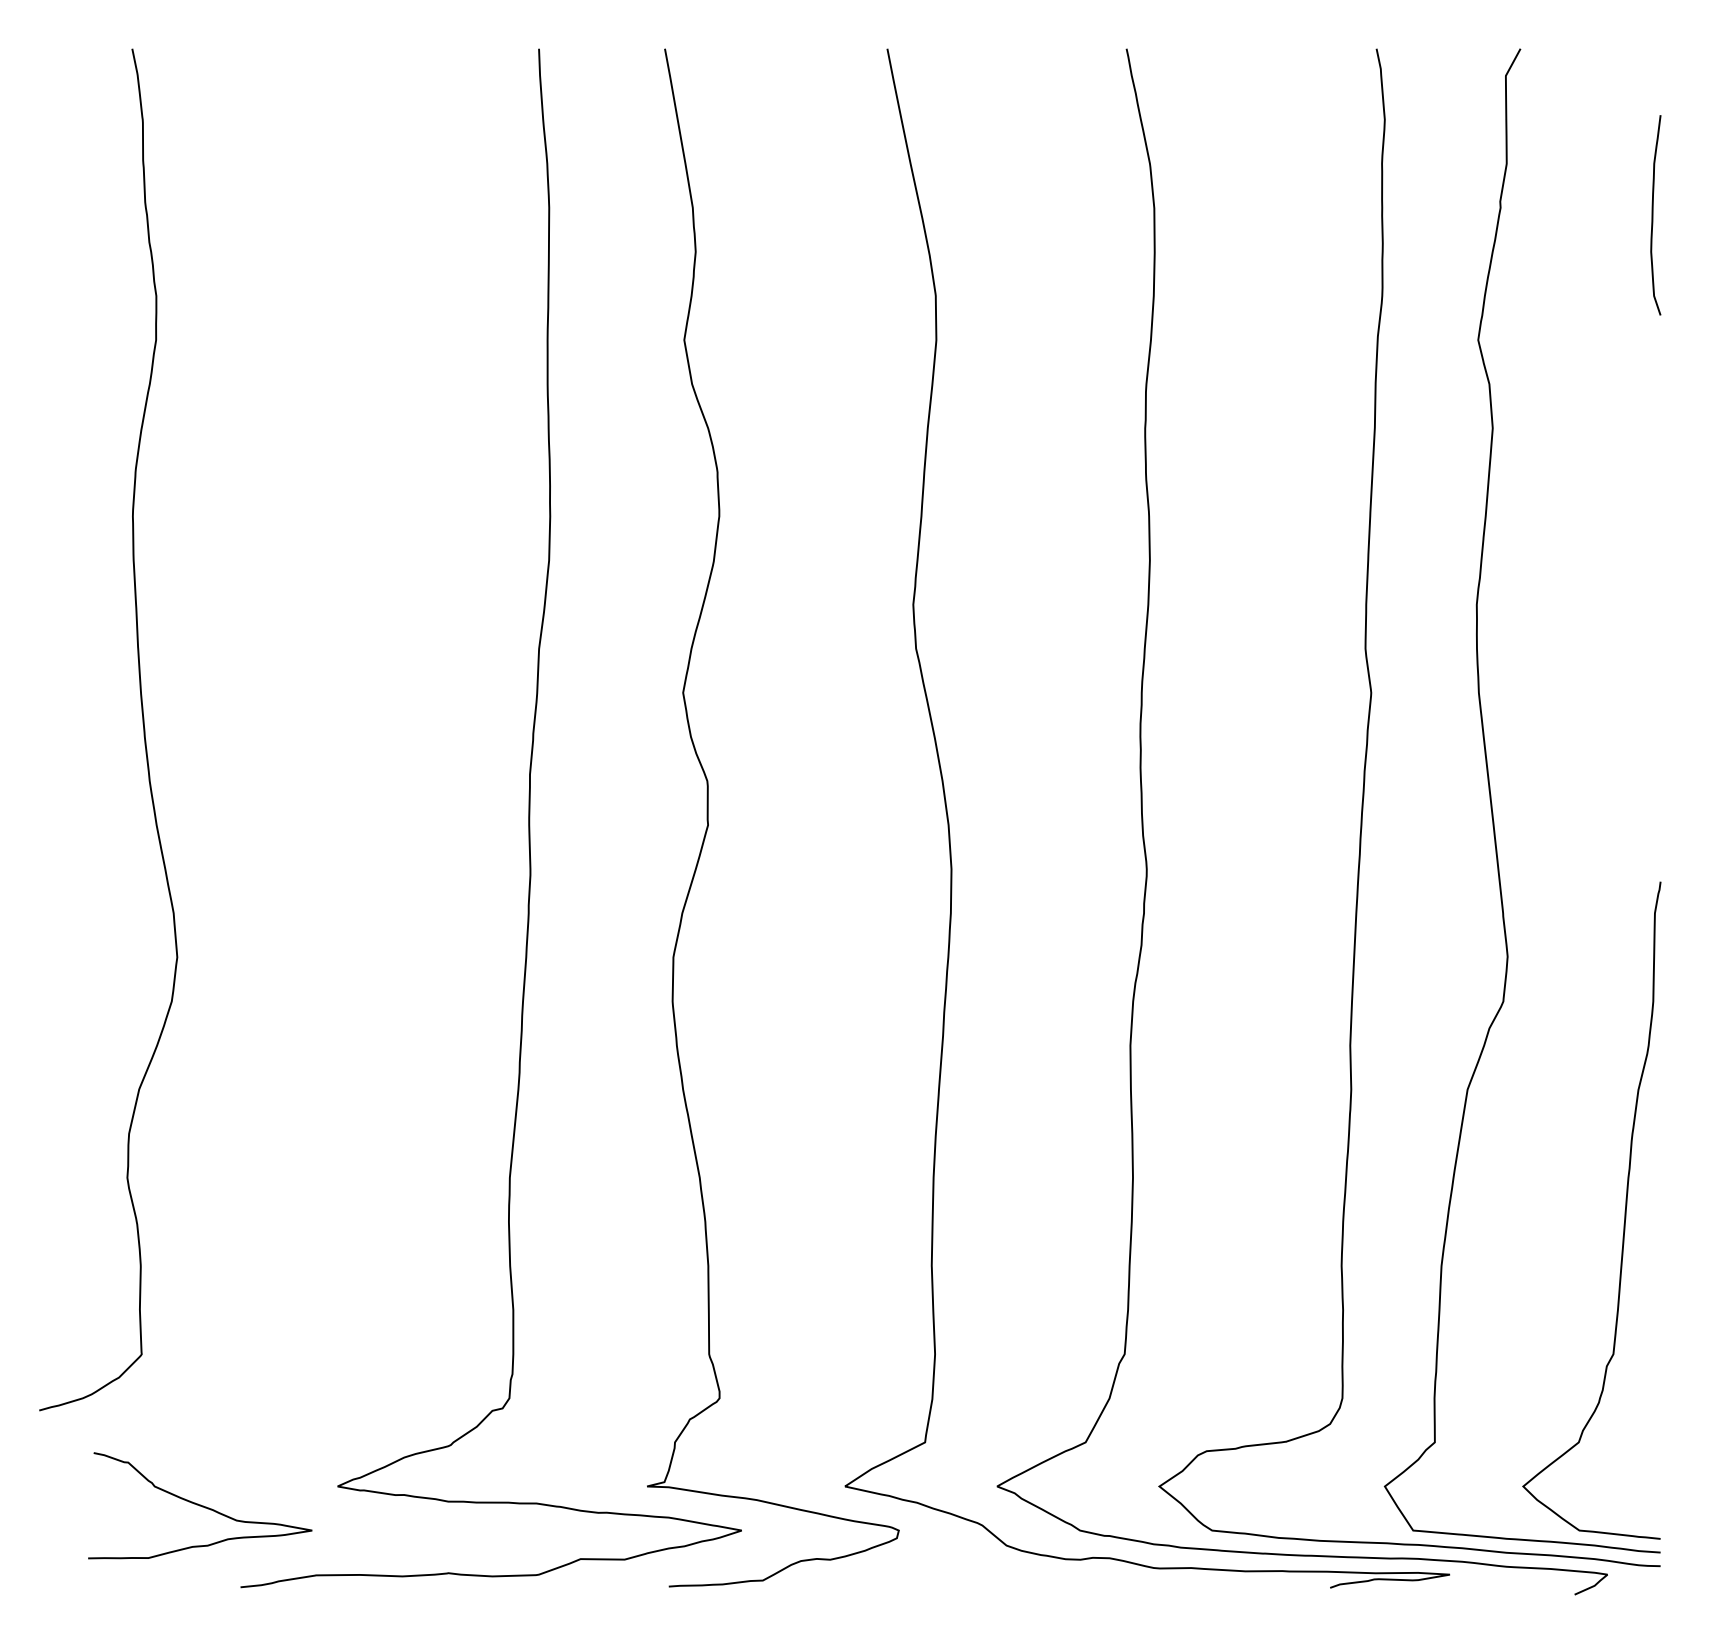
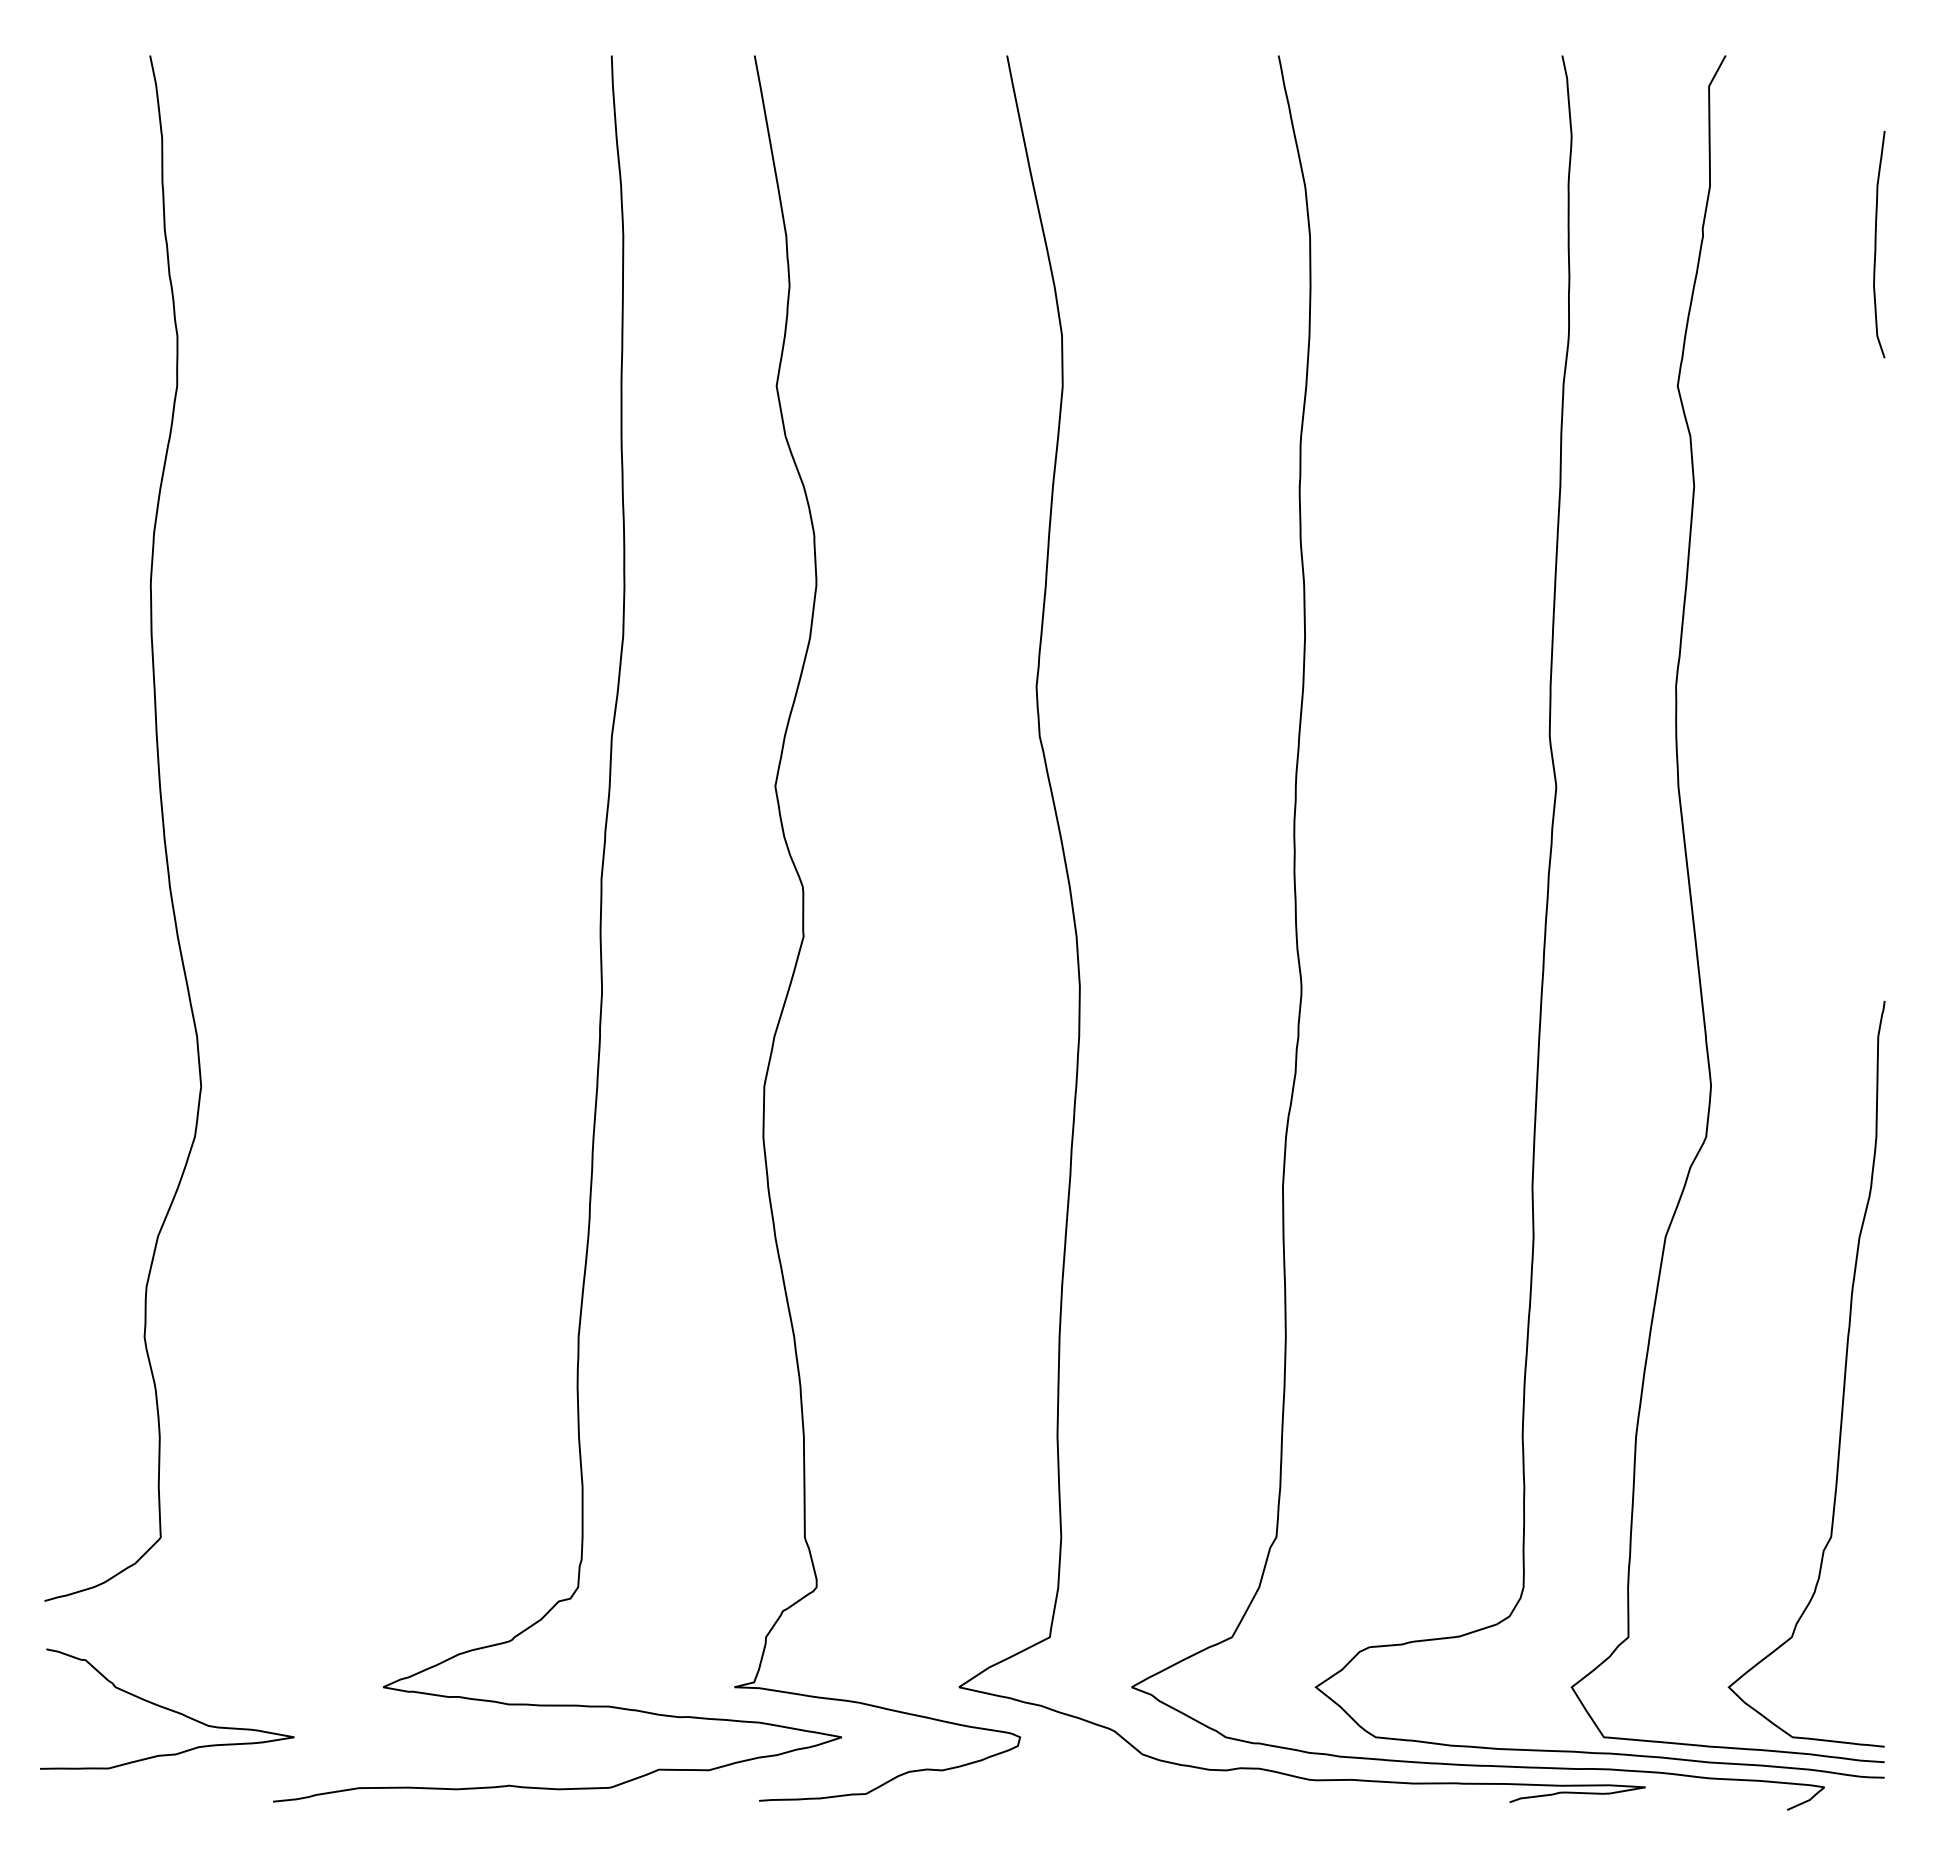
curve: (200, 1505) -> (167, 1708), moved

